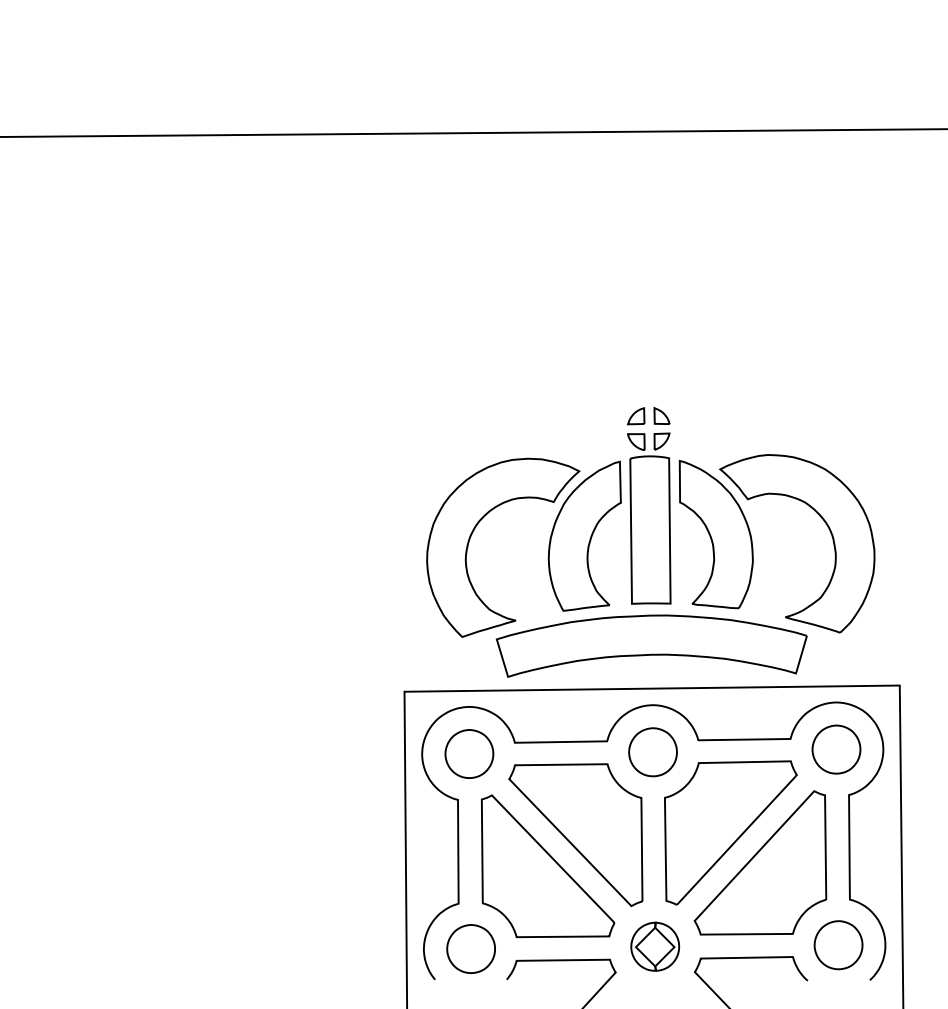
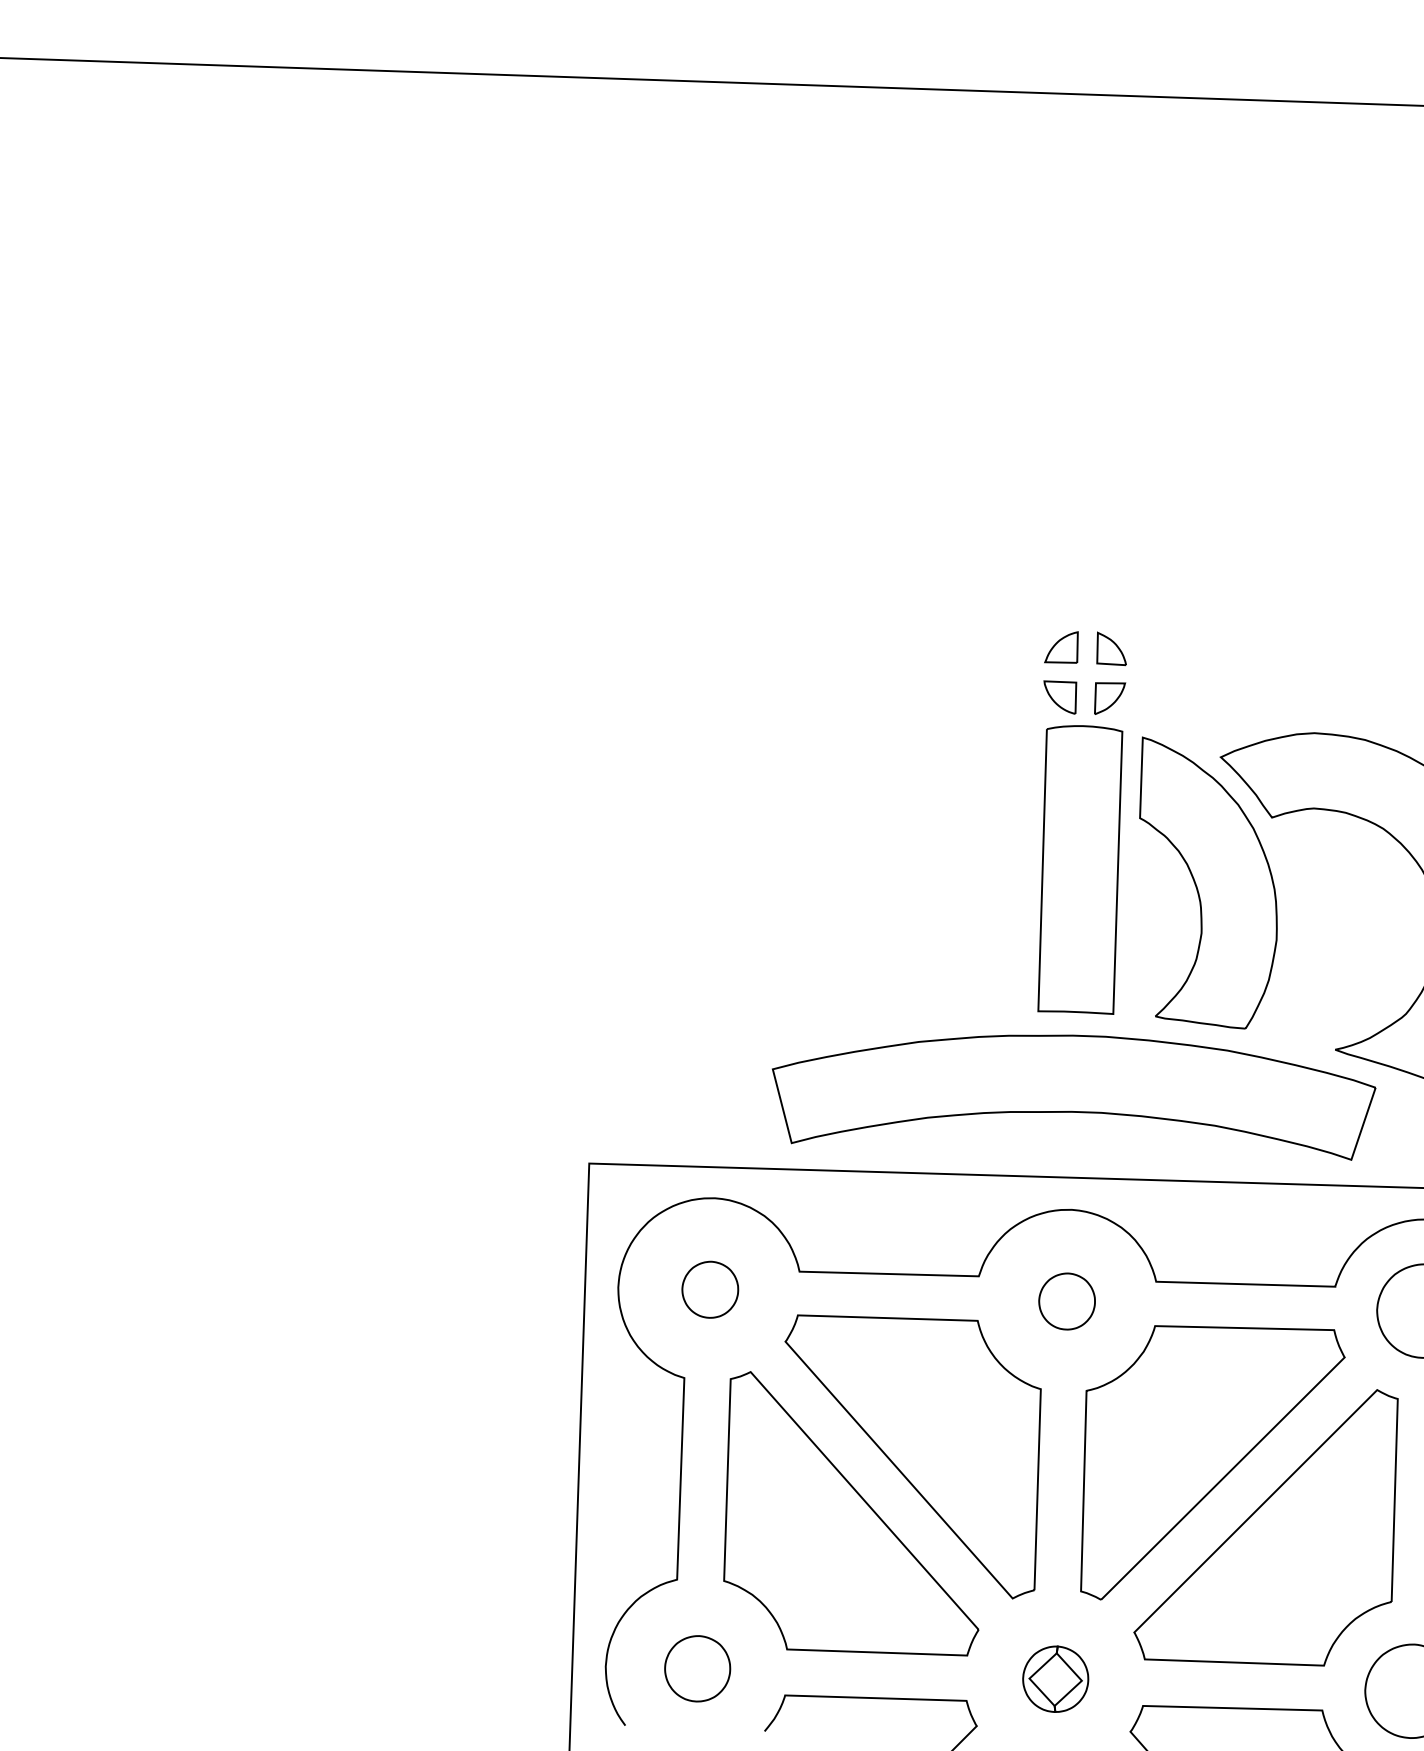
part: (548, 547) -> (880, 895), removed
part: (652, 752) -> (1066, 1301), size x0.6
part: (469, 753) -> (710, 1288), size x0.6
part: (655, 946) -> (1056, 1678), size x0.7
part: (470, 948) -> (696, 1667), size x0.7

